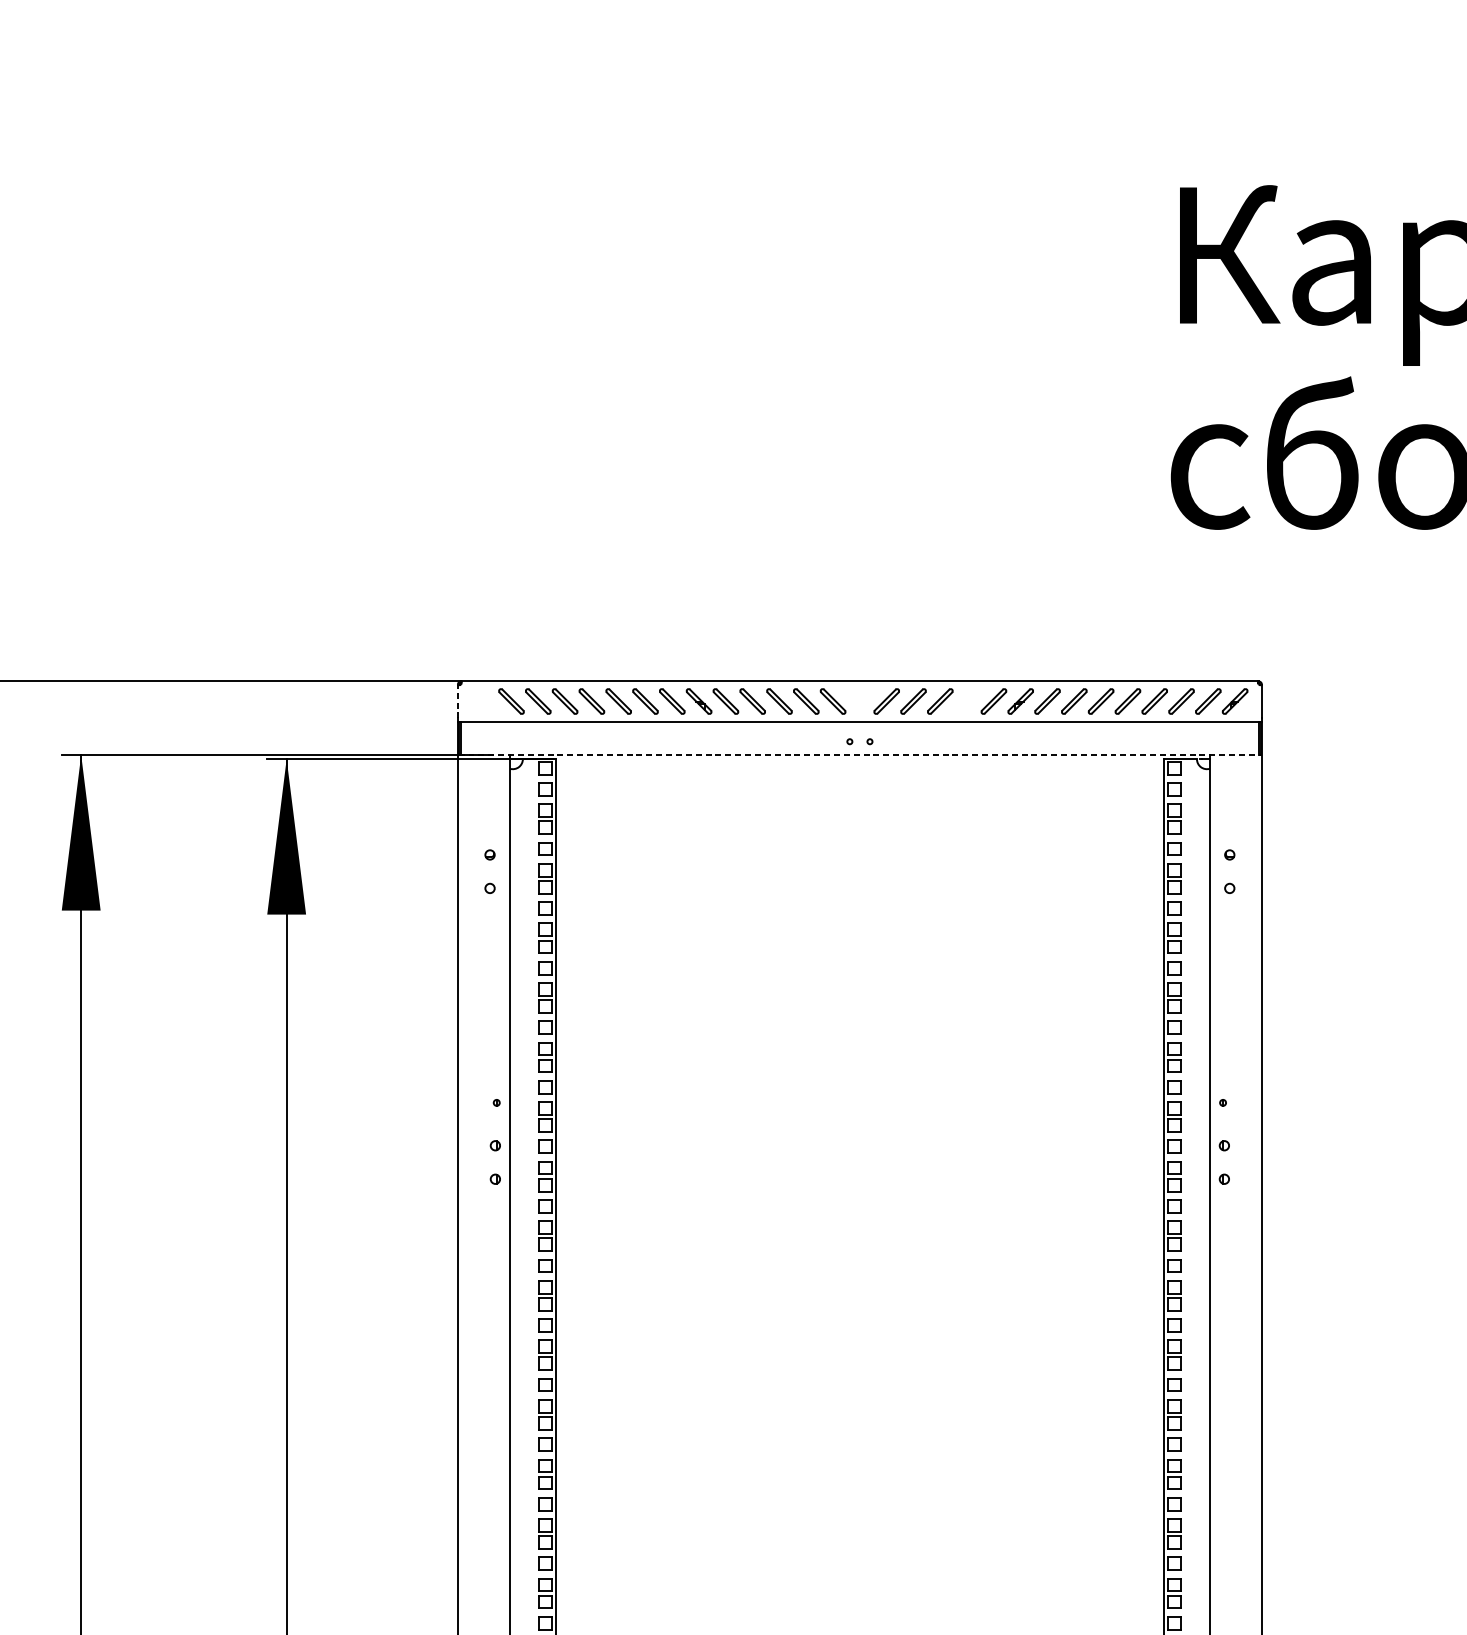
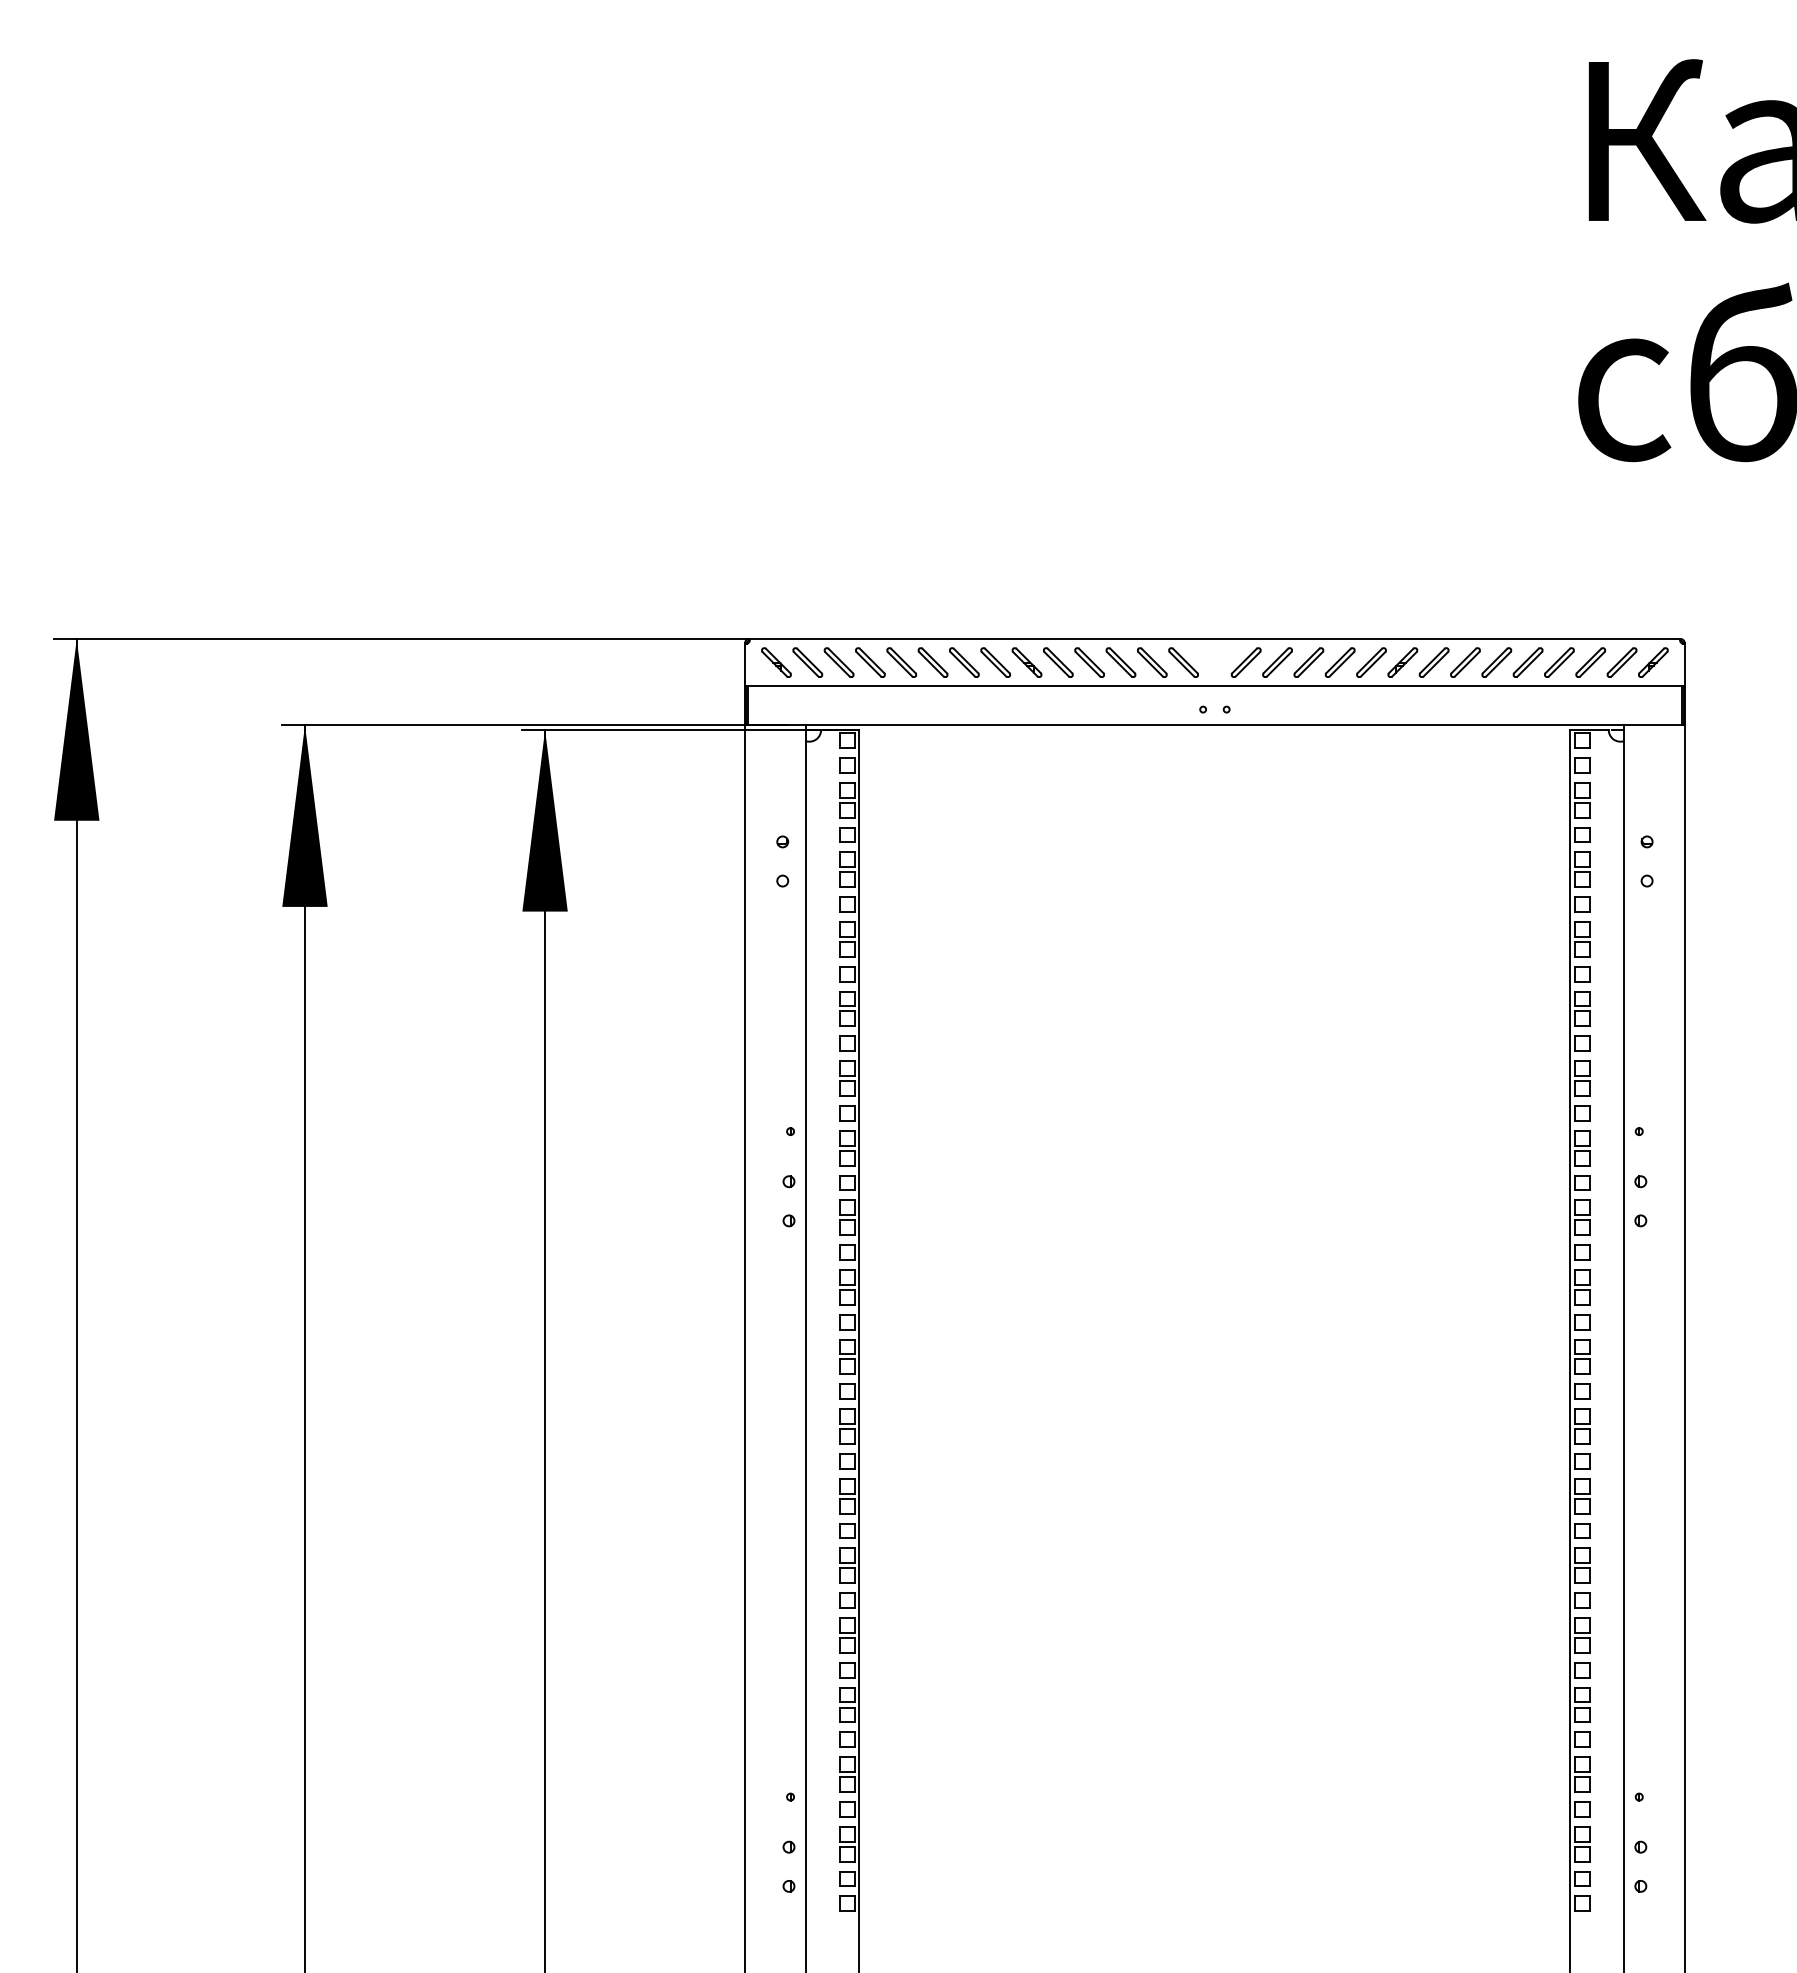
line: (458, 701) -> (745, 662), dashed -> solid
part: (484, 701) -> (776, 662), added
part: (966, 701) -> (1339, 662), added
line: (859, 755) -> (1214, 725), dashed -> solid

